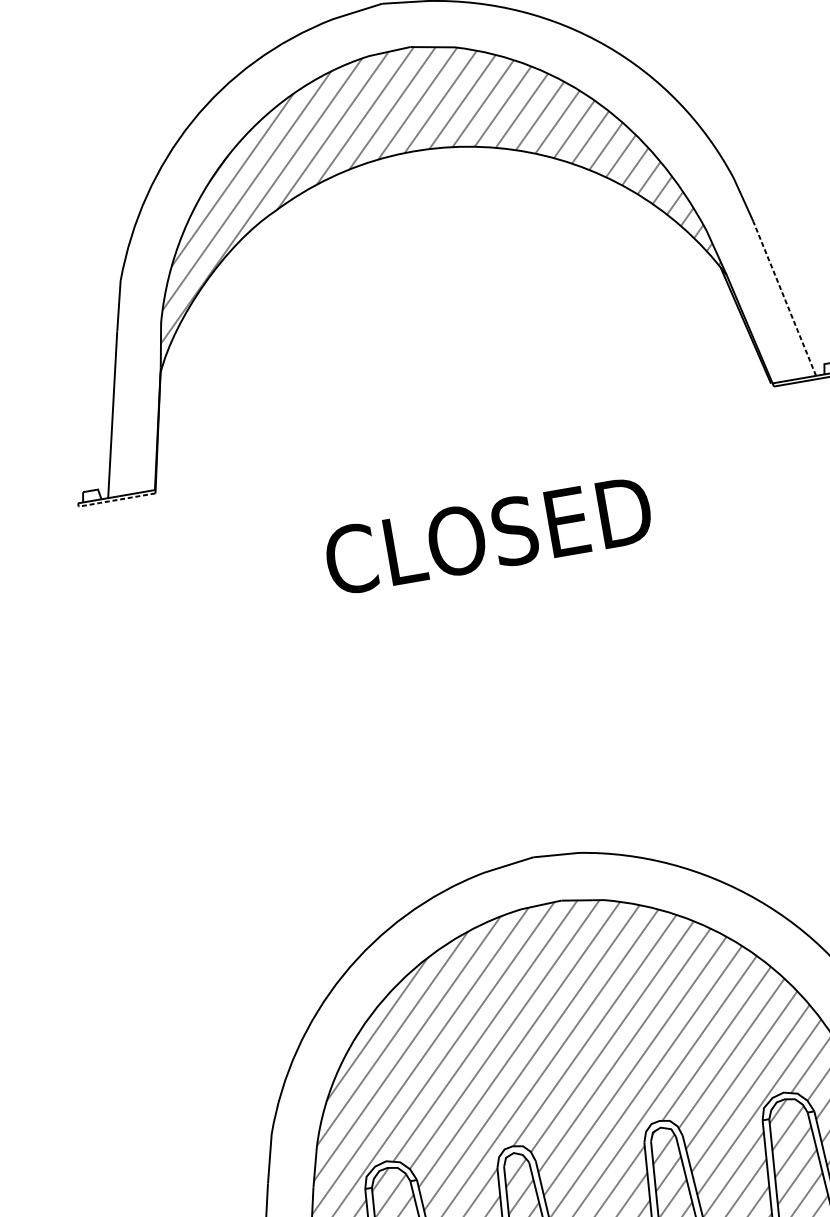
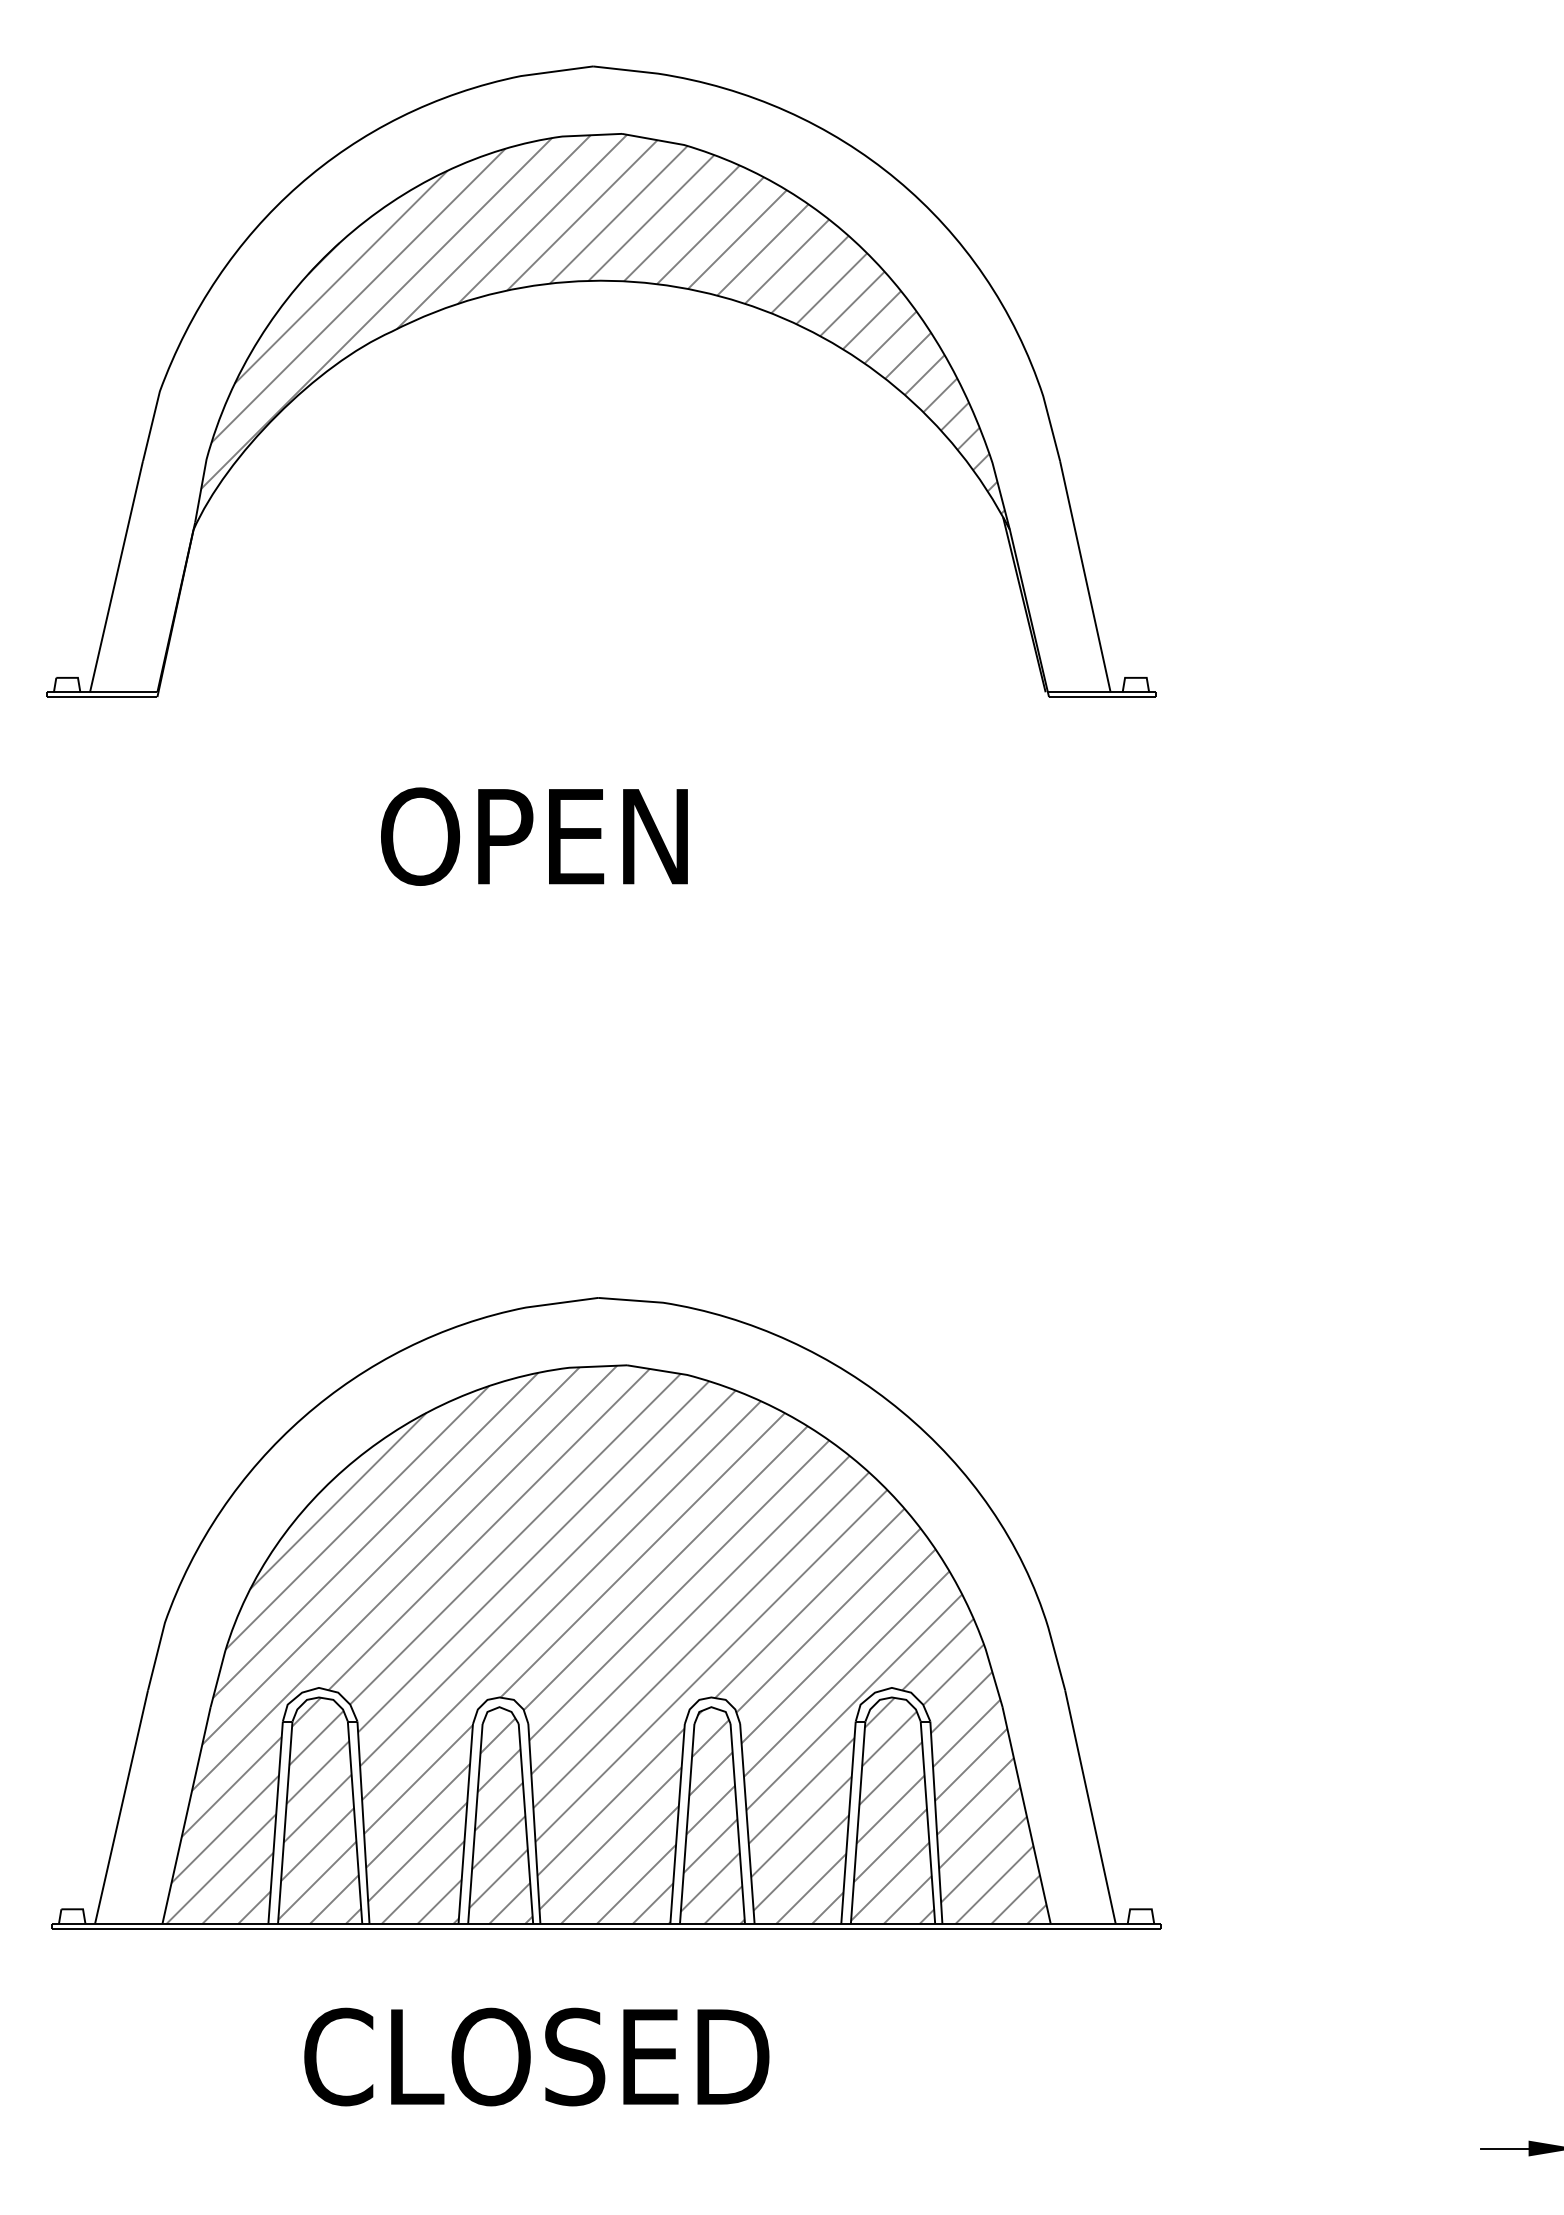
line: (784, 298) -> (1085, 576), dashed -> solid
line: (116, 500) -> (101, 697), dashed -> solid
text: (490, 535) -> (616, 836), CLOSED -> OPEN

